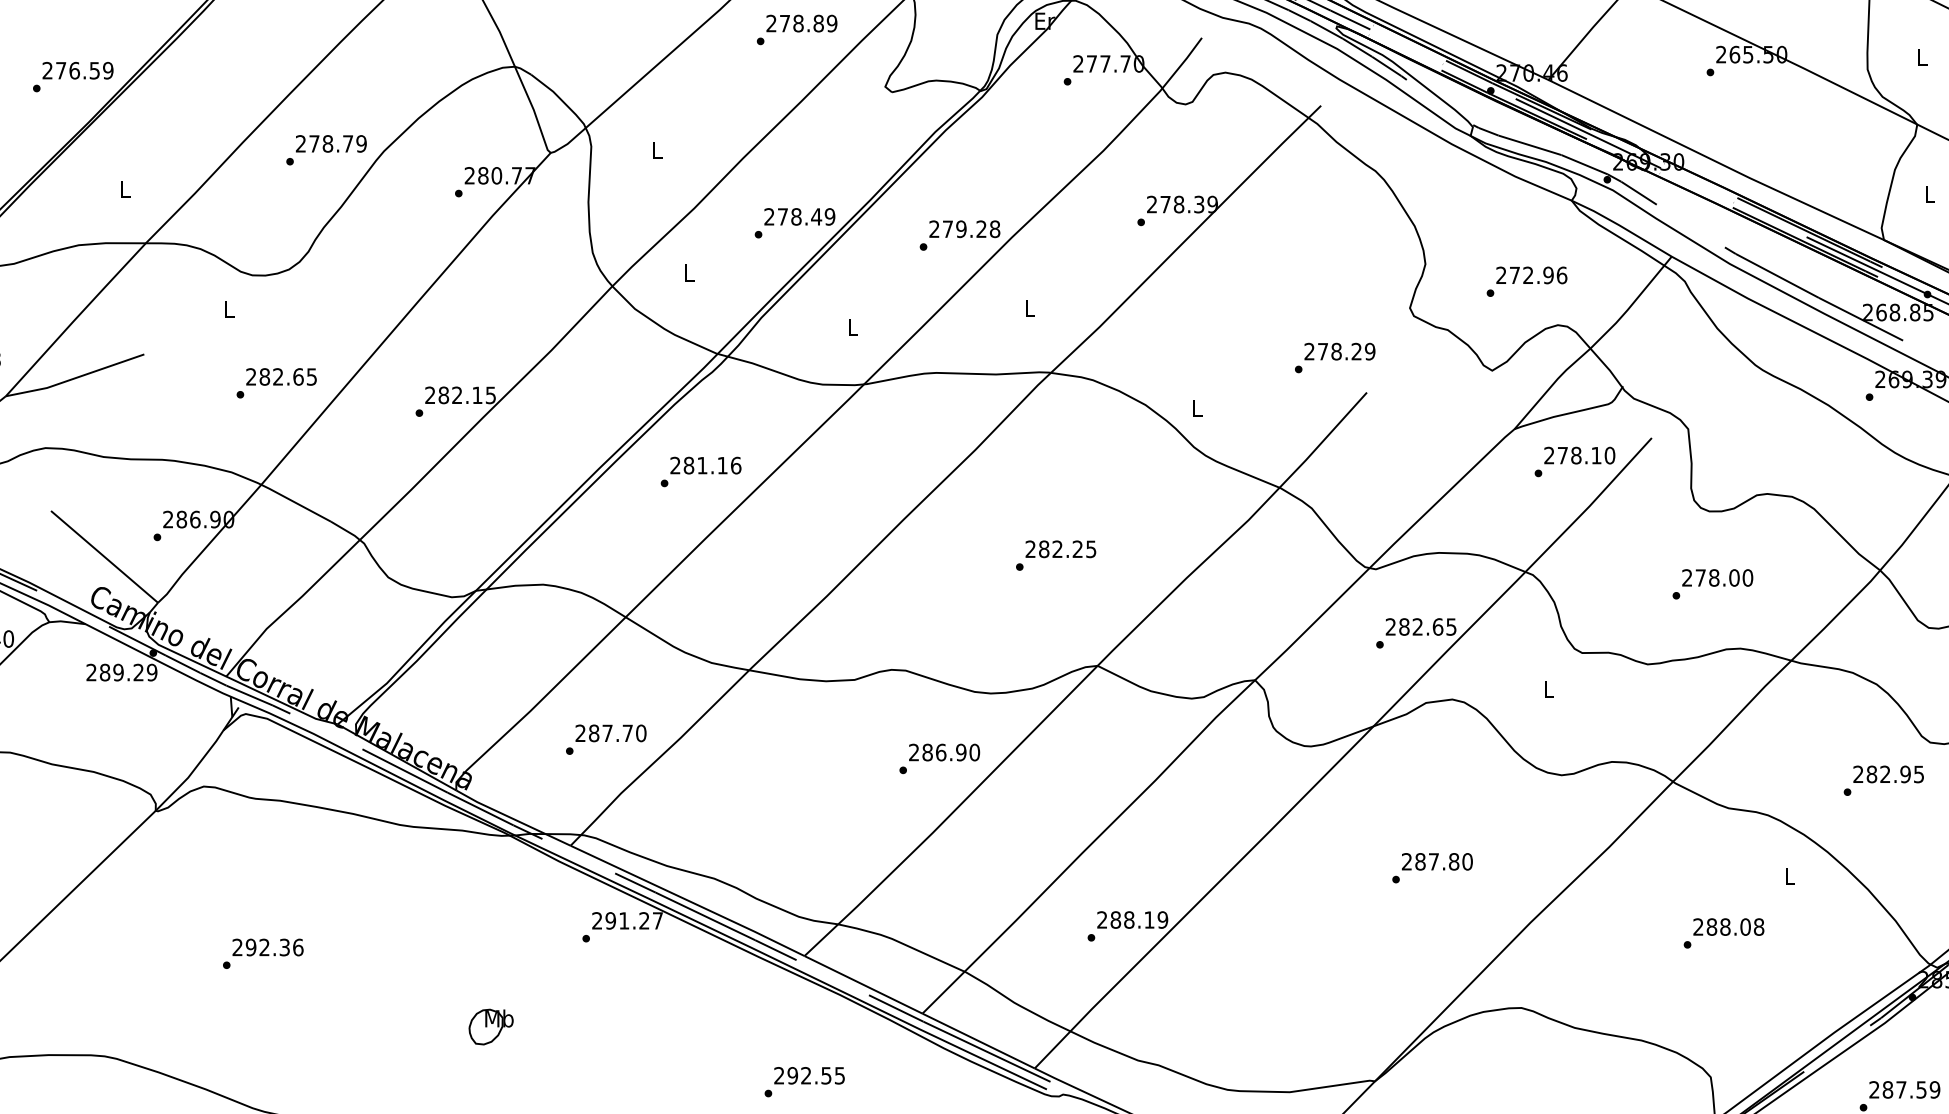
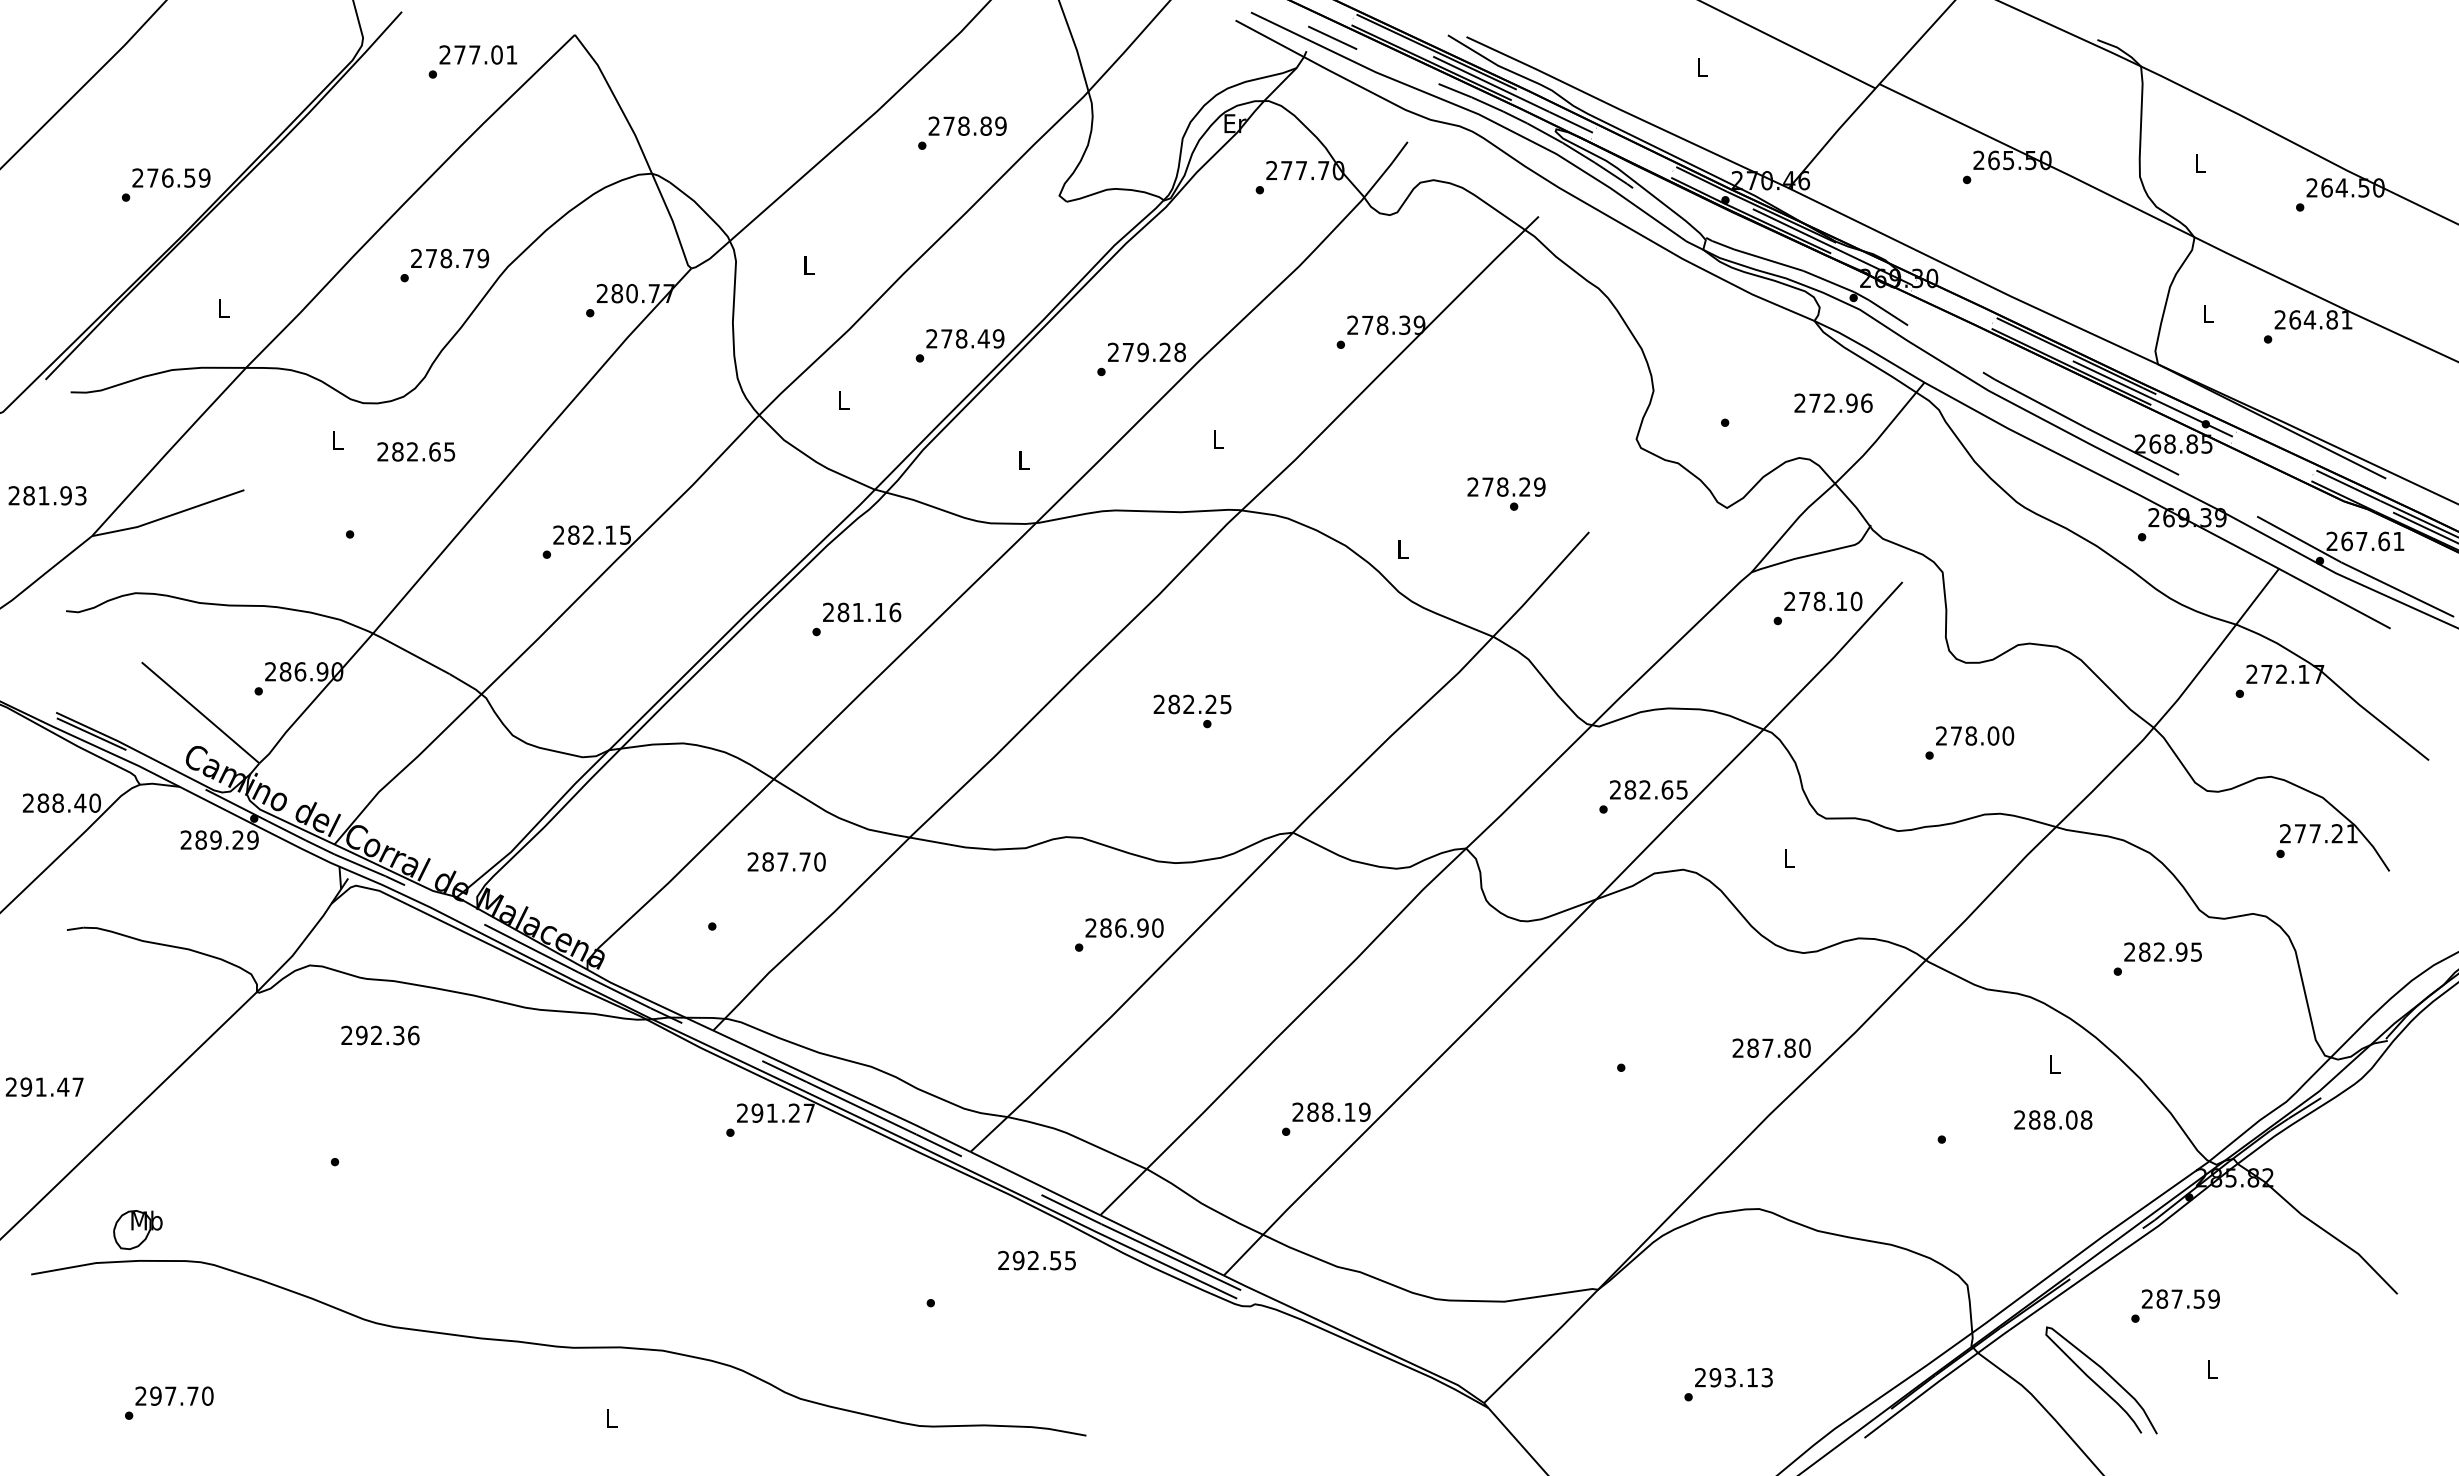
text: (1531, 274) -> (1833, 402), moved
text: (1339, 351) -> (1506, 486), moved
text: (281, 376) -> (416, 451), moved
text: (1060, 549) -> (1192, 704), moved
text: (610, 732) -> (786, 861), moved
text: (1437, 861) -> (1771, 1047), moved
text: (1729, 926) -> (2053, 1119), moved
text: (268, 947) -> (380, 1035), moved
part: (490, 1027) -> (137, 1230), moved
text: (809, 1075) -> (1036, 1260), moved

